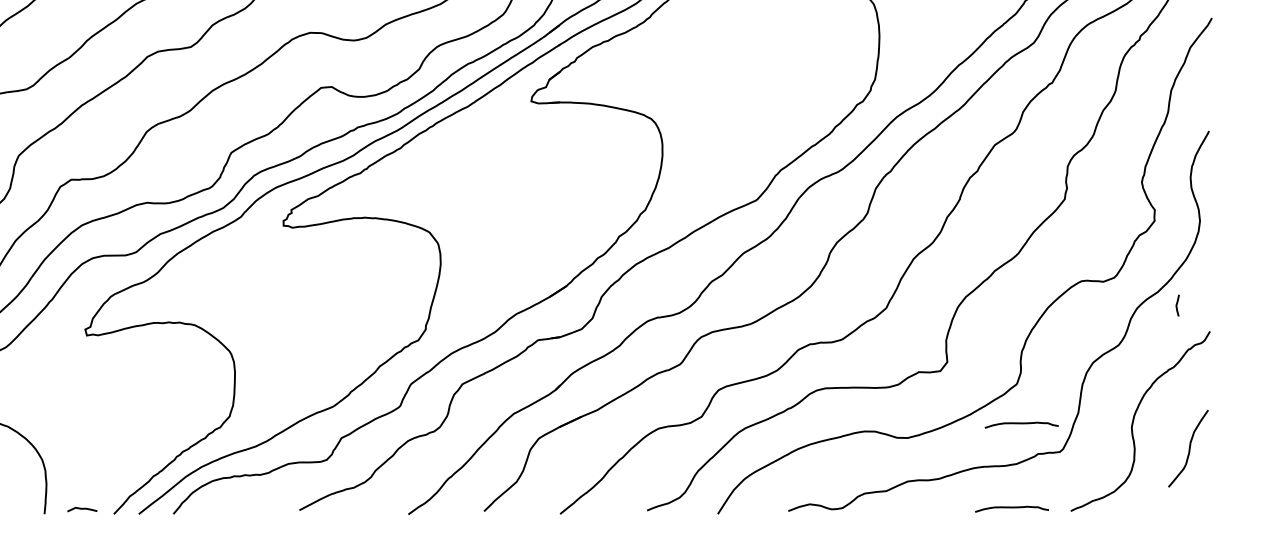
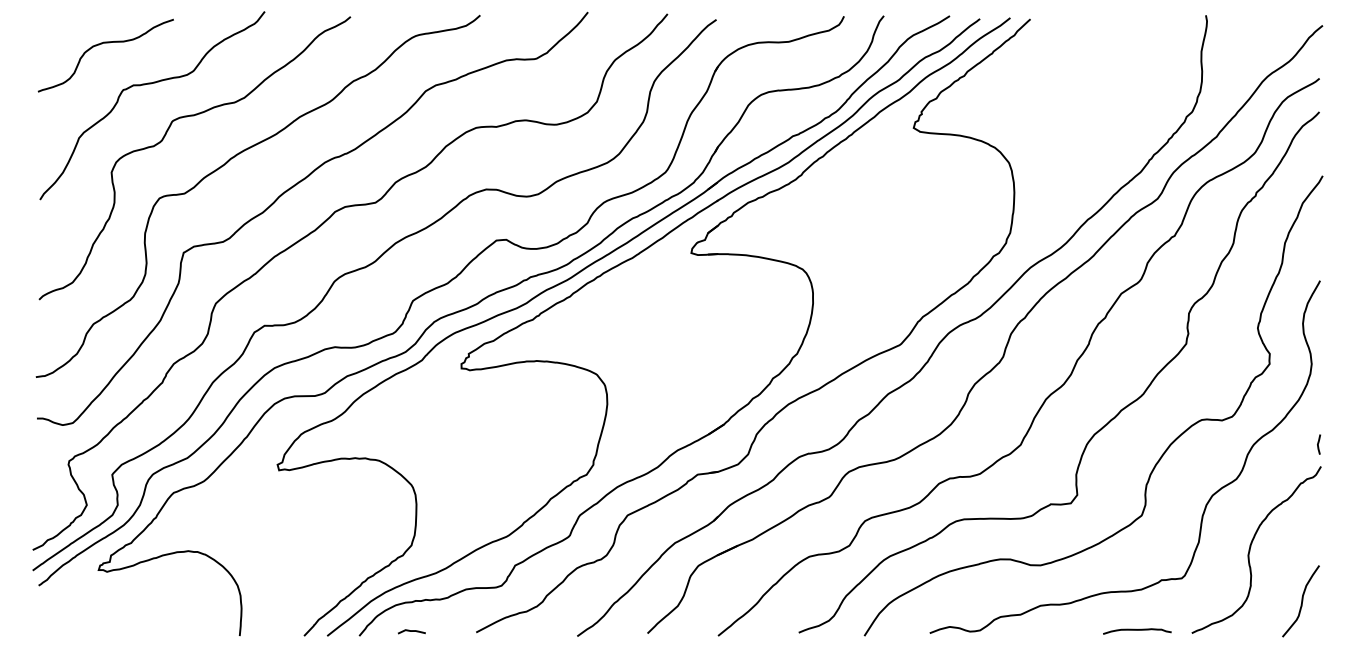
line: (1178, 304) -> (1319, 443), moved
curve: (1021, 424) -> (1146, 552), removed
curve: (1188, 448) -> (1301, 601), moved
curve: (81, 509) -> (411, 631), moved

